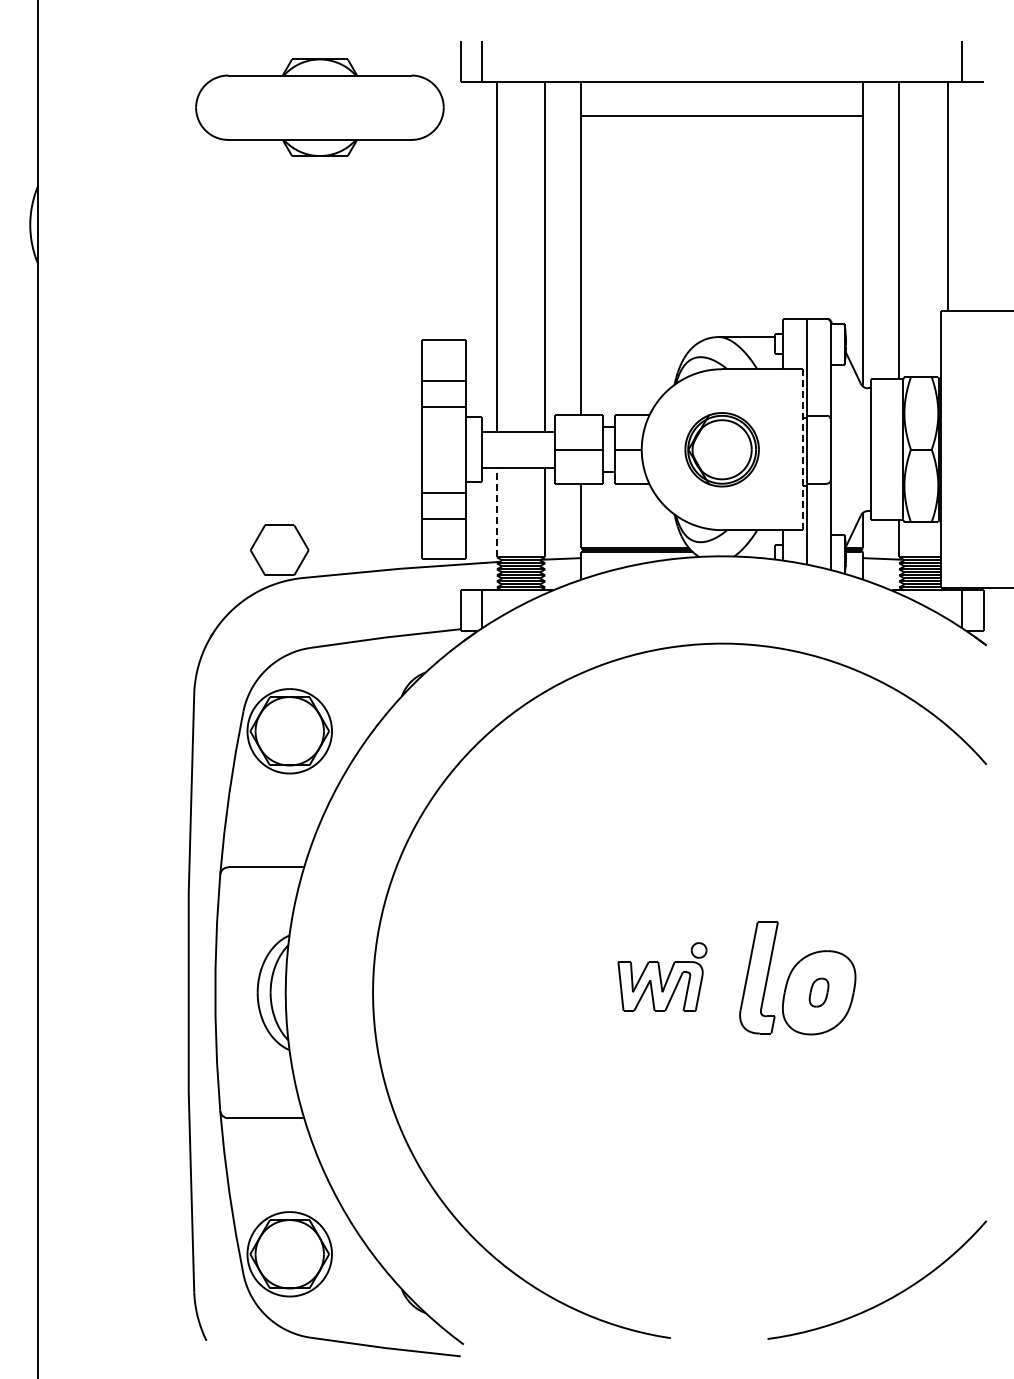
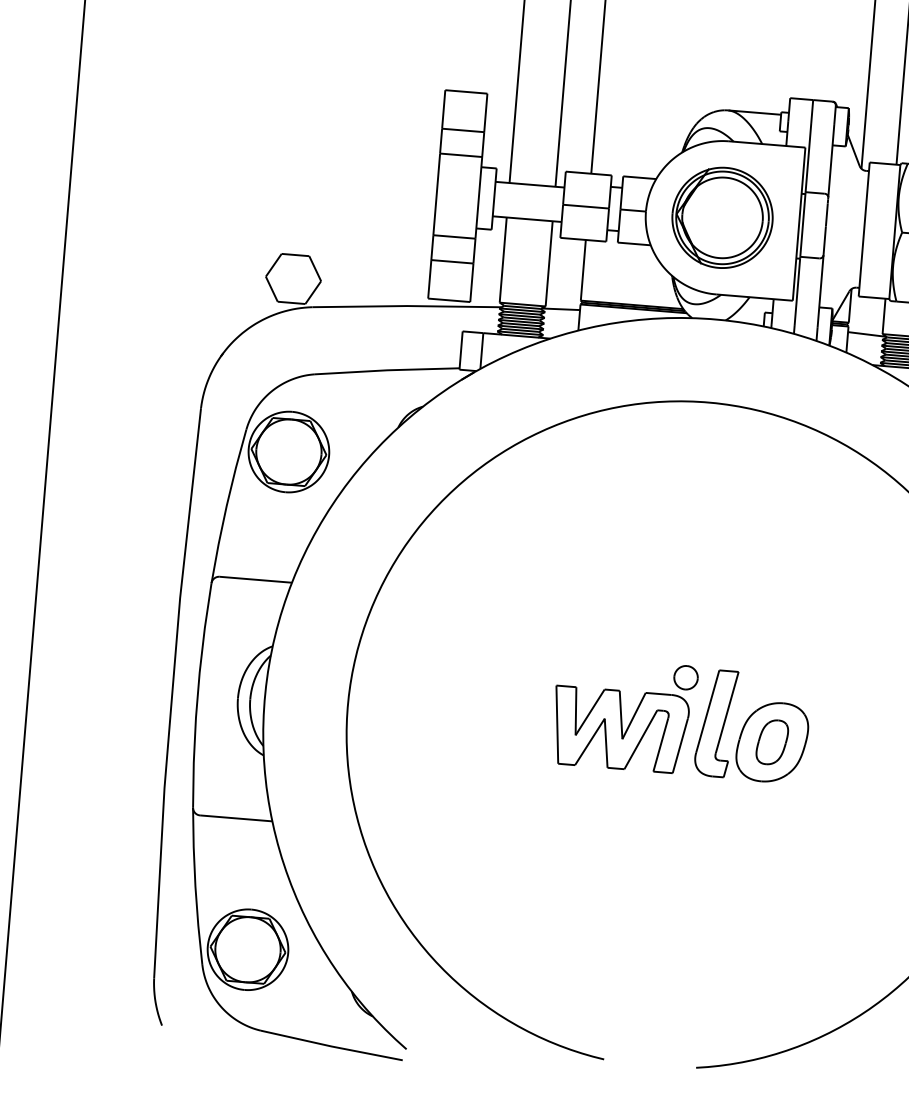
part: (721, 449) -> (721, 217), size x1.43
line: (802, 449) -> (798, 223), dashed -> solid
line: (496, 512) -> (502, 260), dashed -> solid
part: (662, 976) -> (624, 714), size x1.67
part: (818, 992) -> (771, 742), size x1.67

